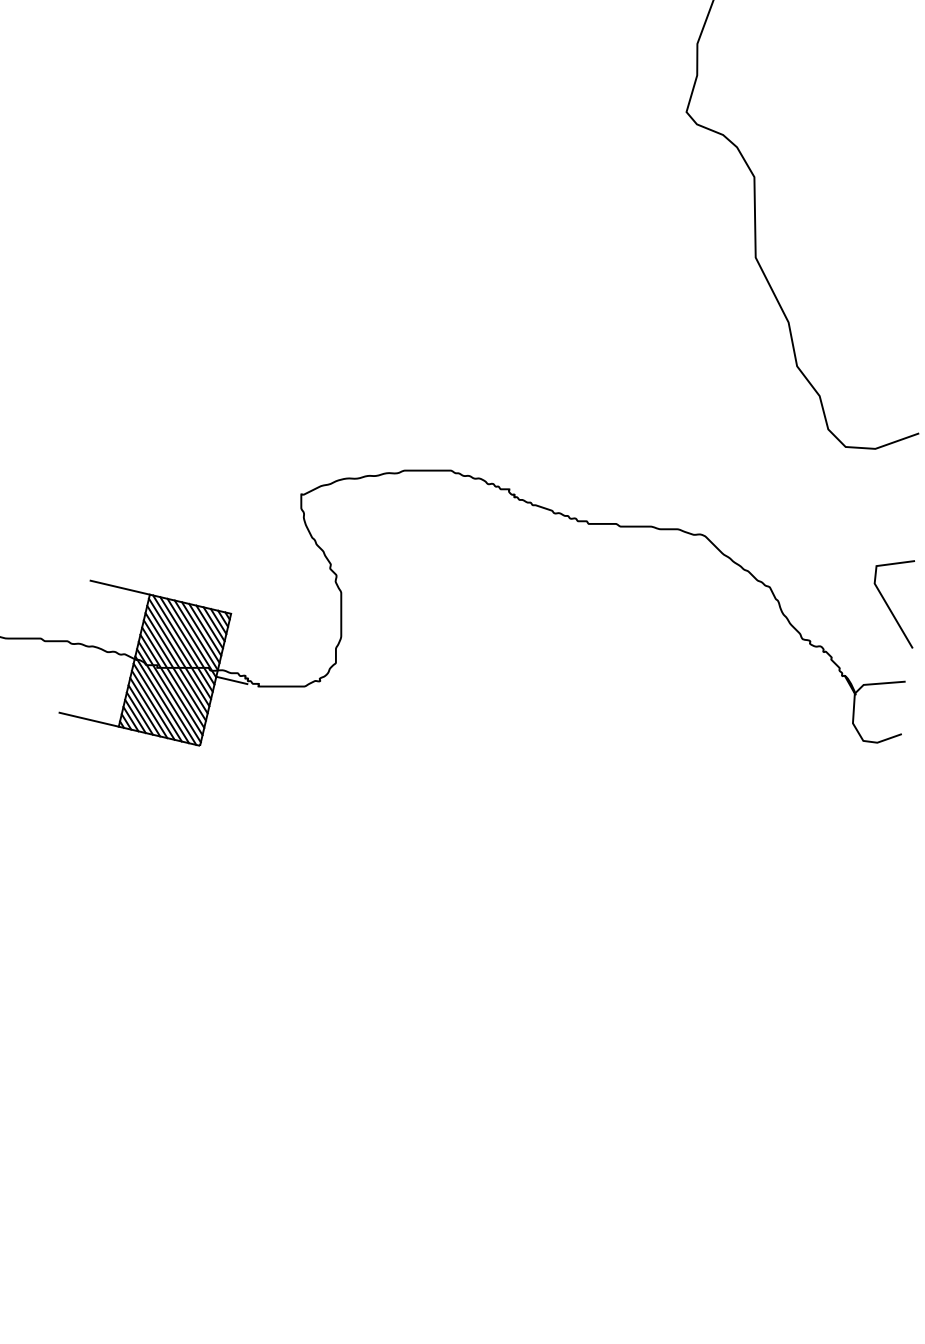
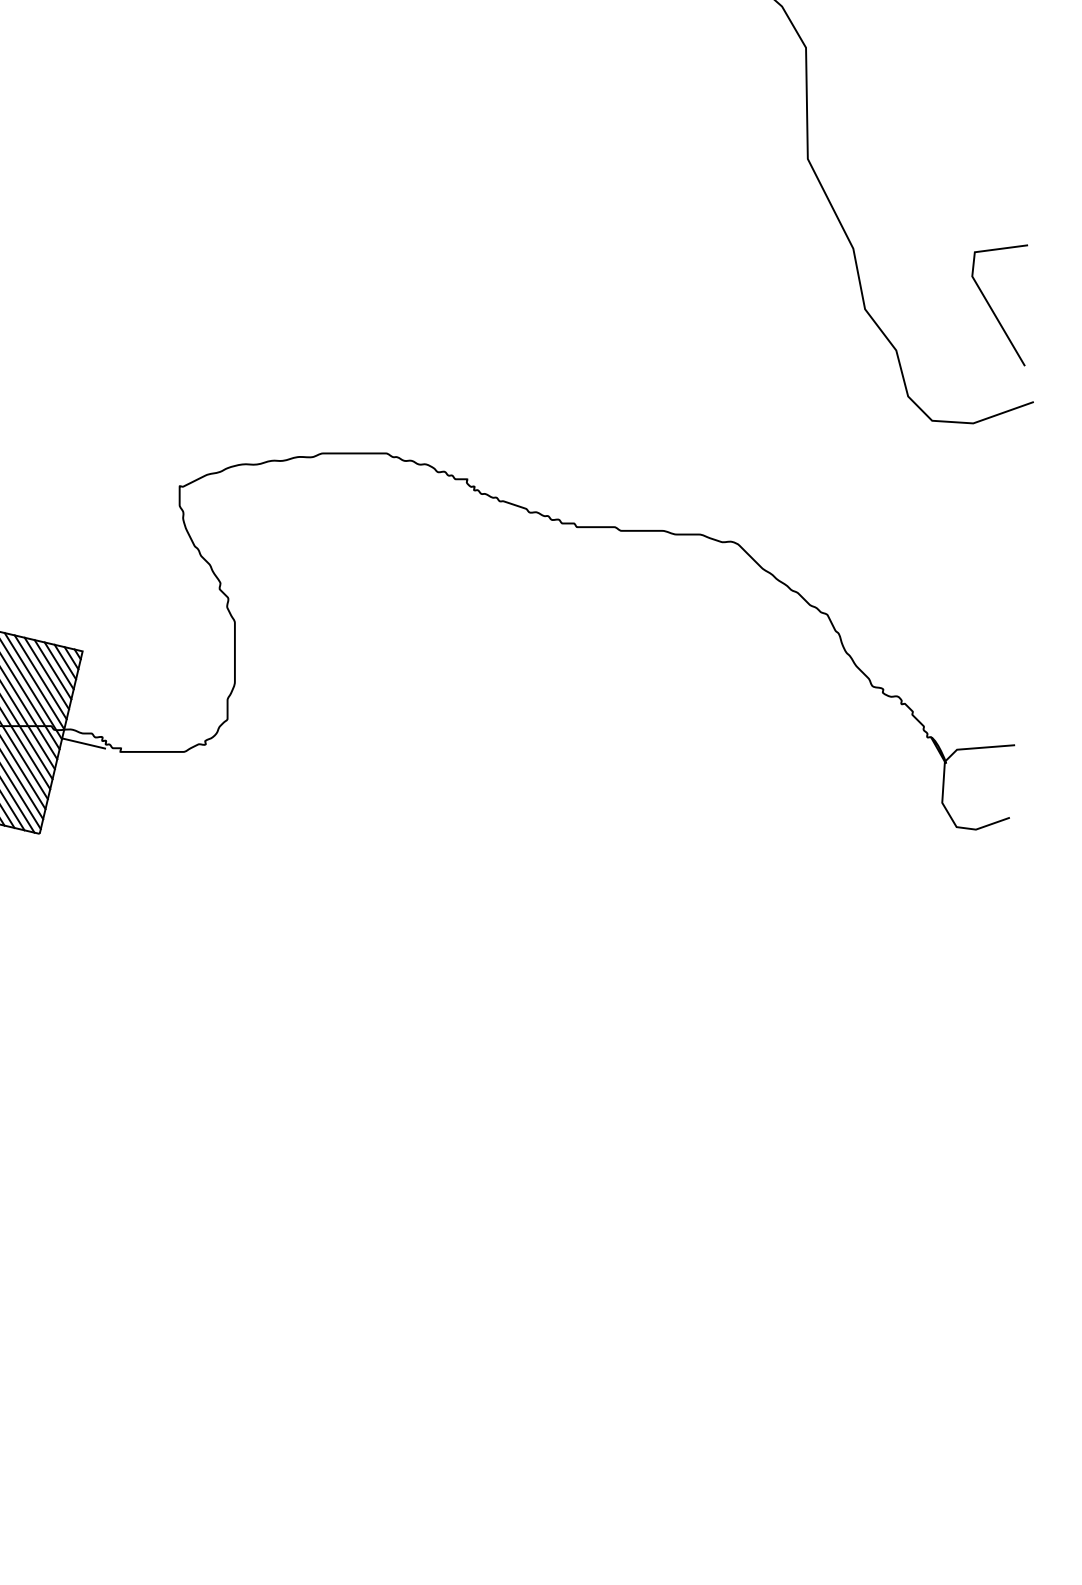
line: (889, 606) -> (992, 308), moved

